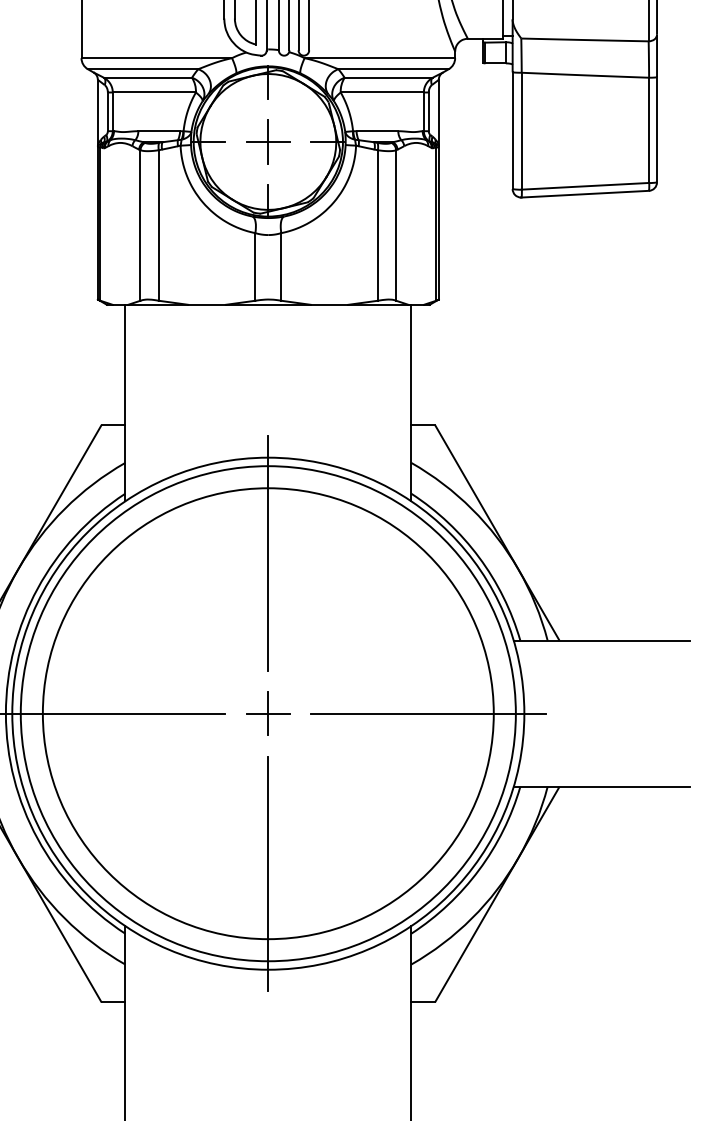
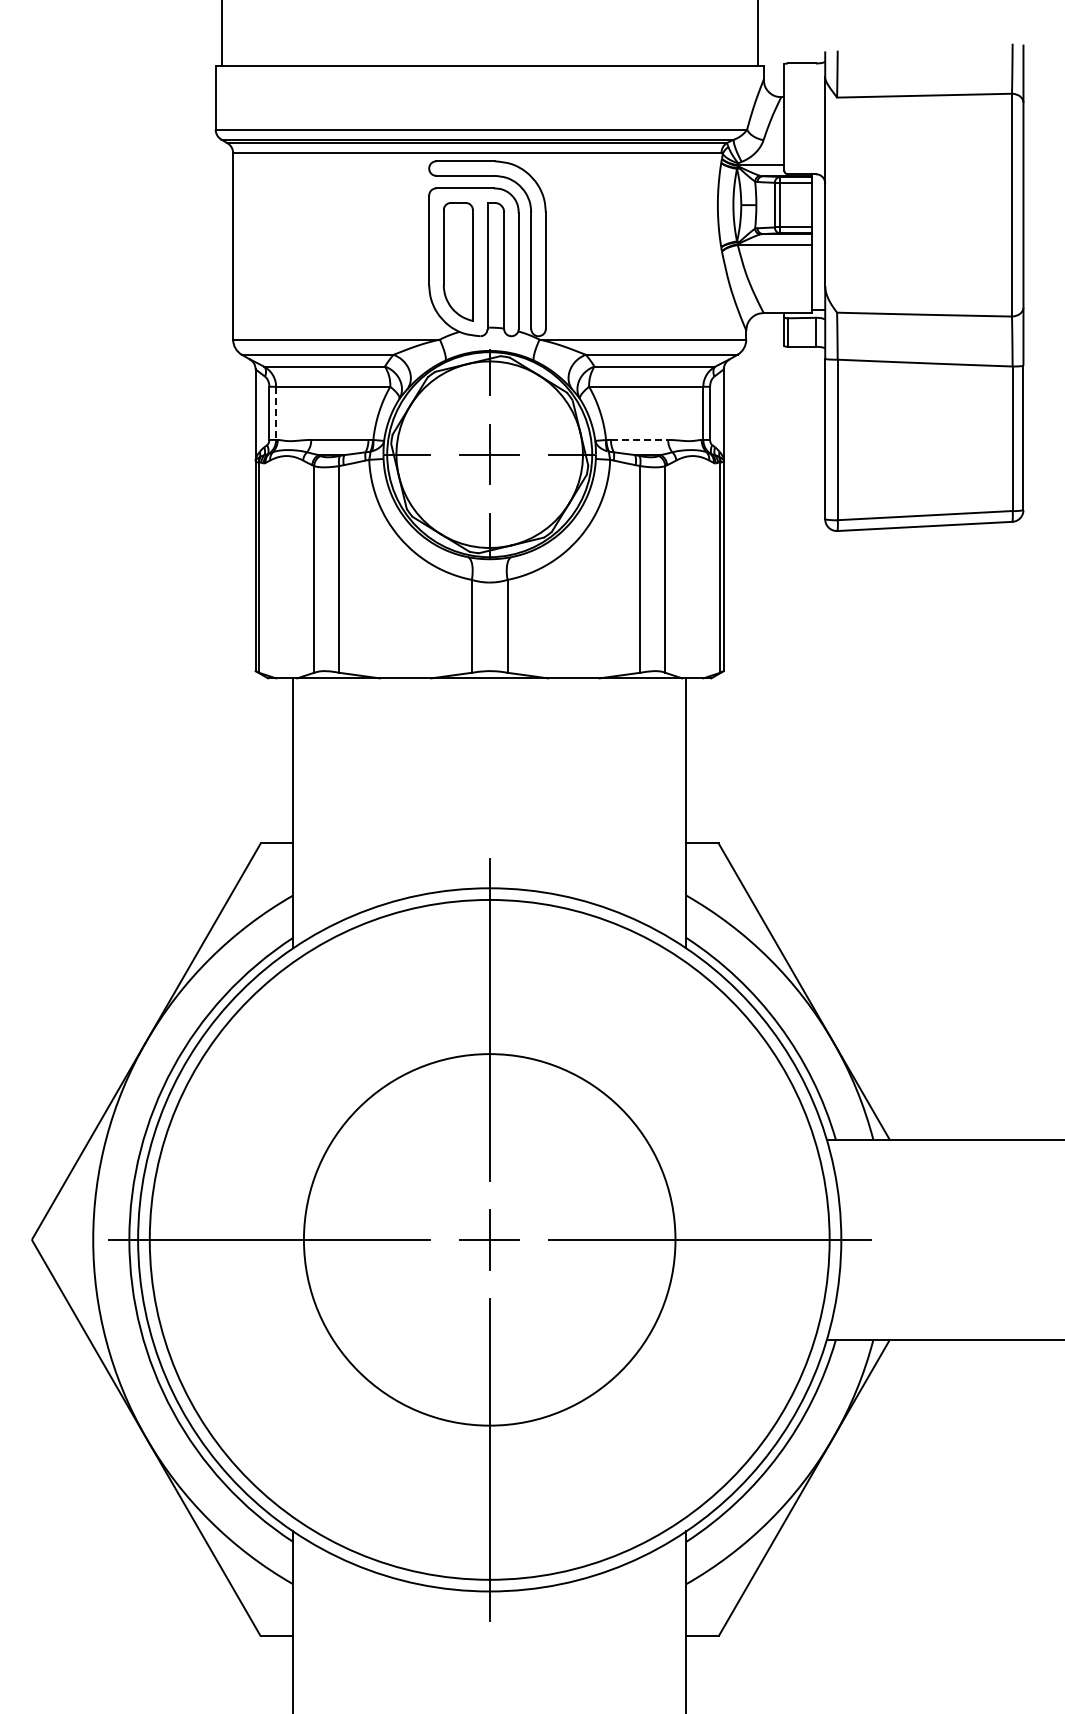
line: (113, 111) -> (276, 413), solid -> dashed
line: (377, 130) -> (639, 439), solid -> dashed
circle: (268, 713) -> (489, 1239), size x0.6

